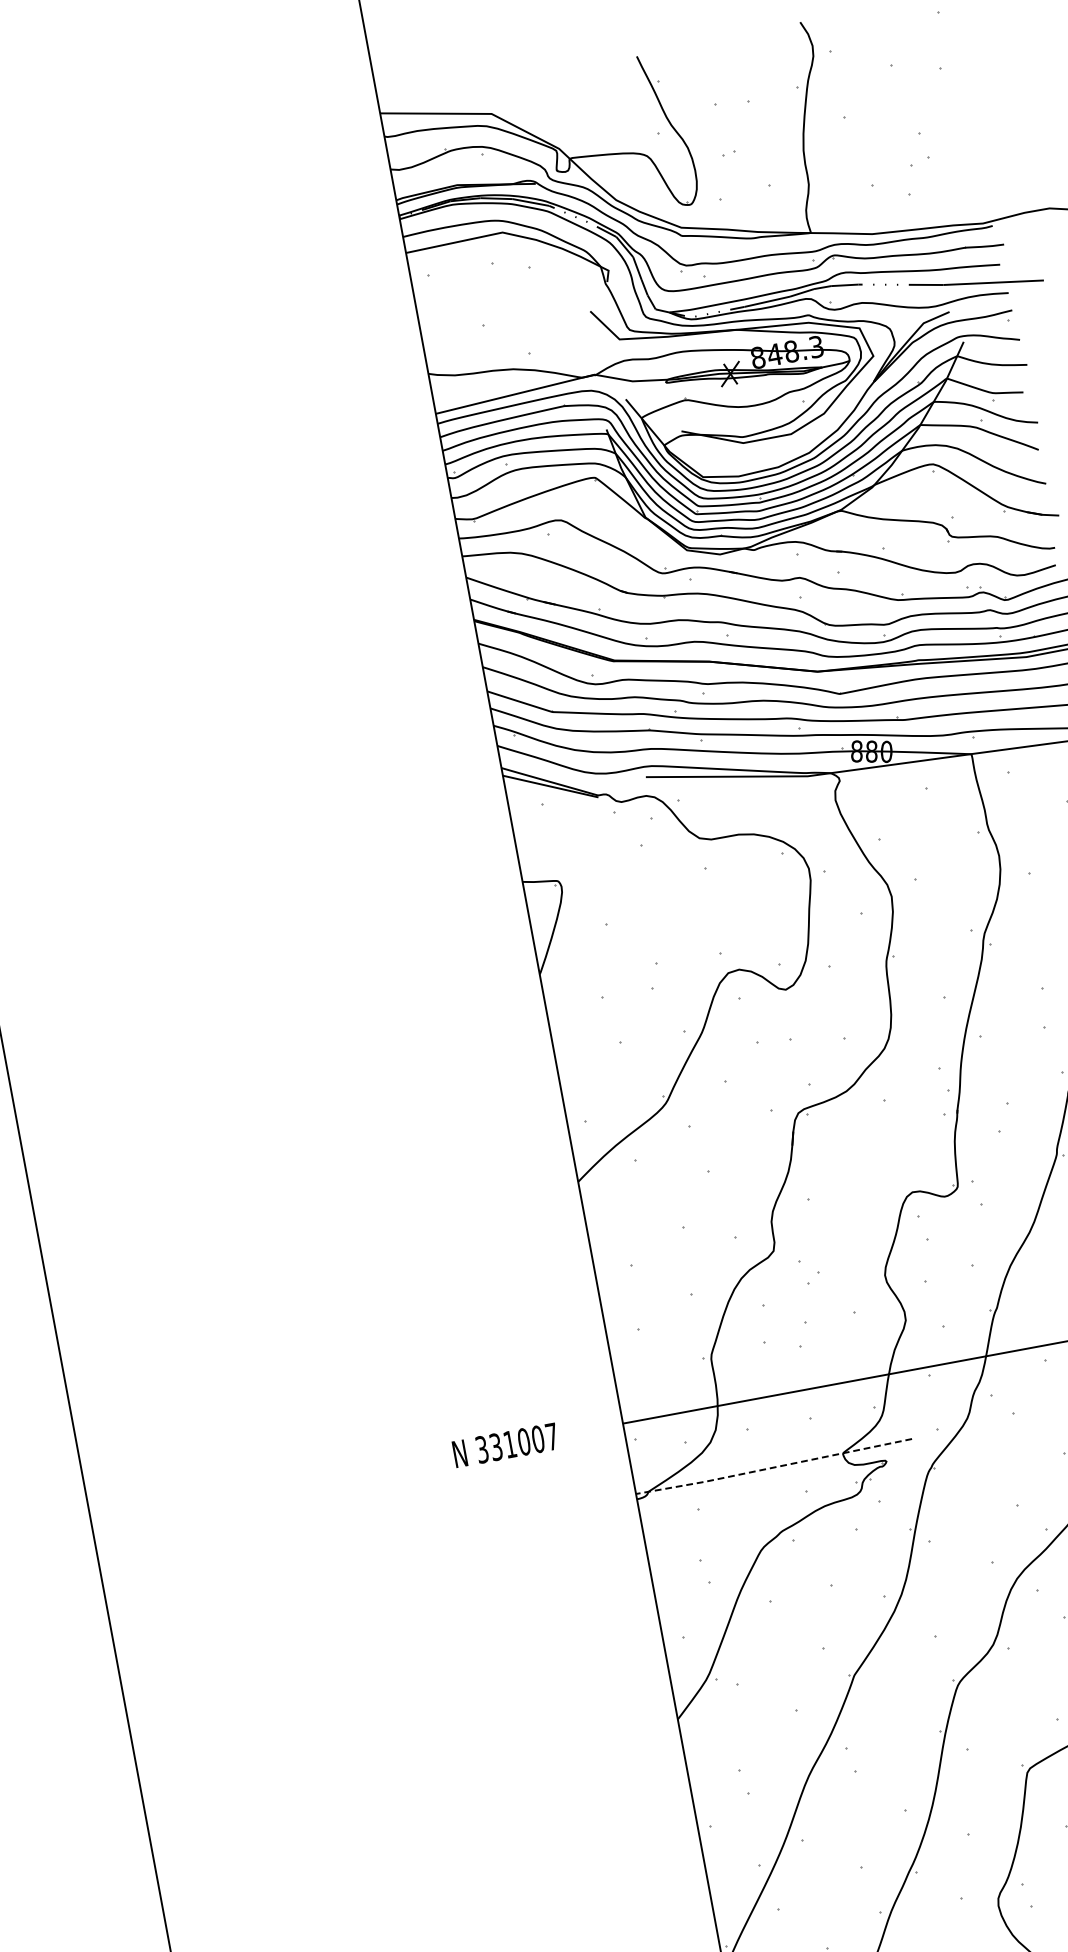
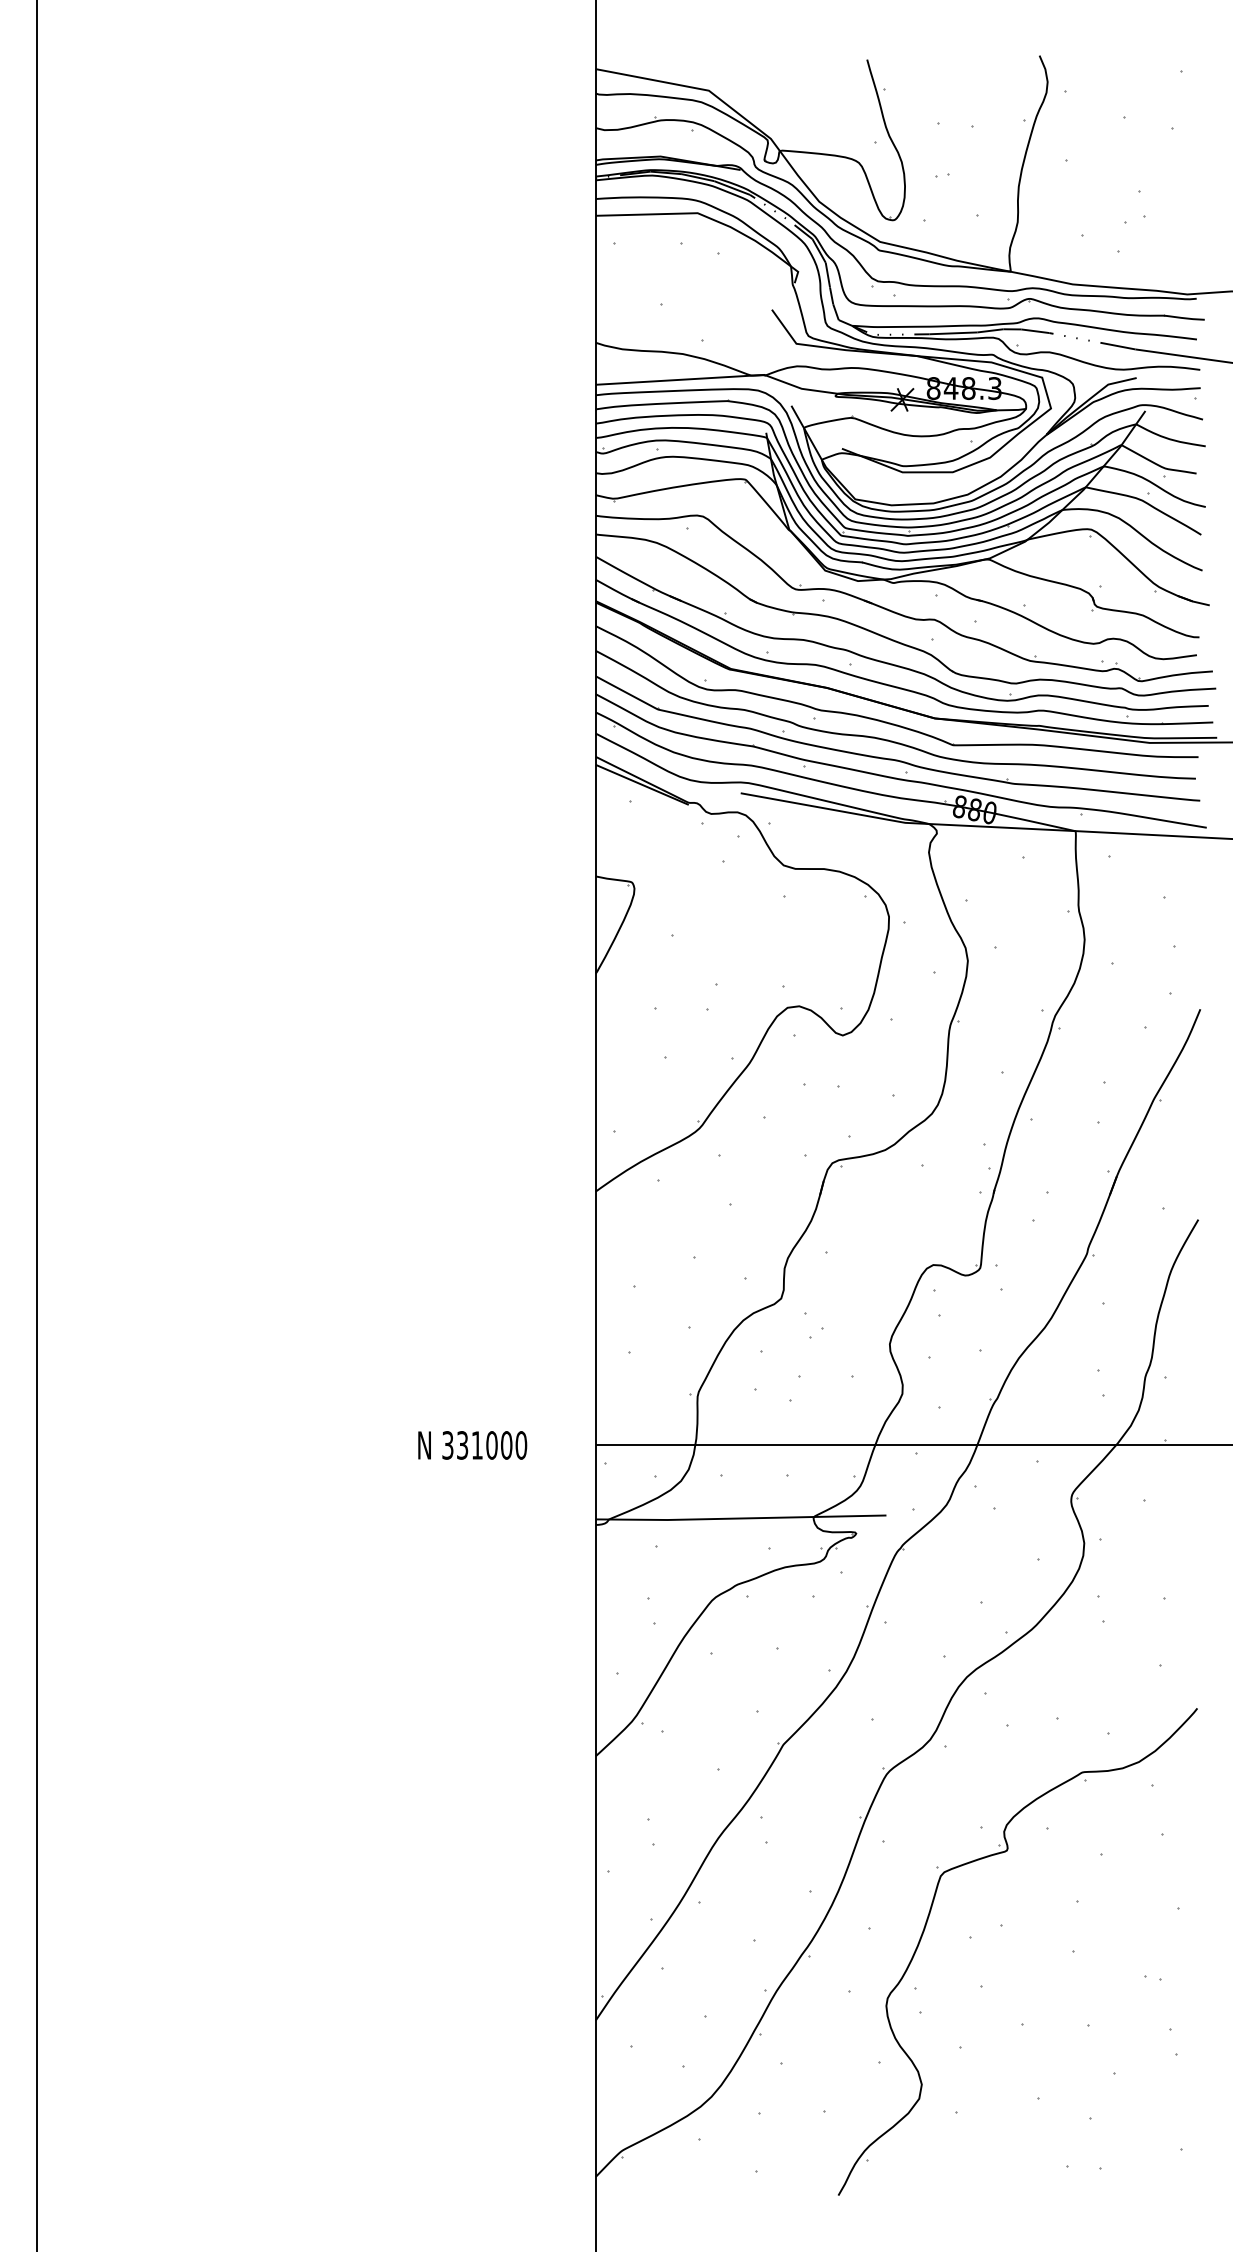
text: (552, 1436) -> (521, 1445), 331007 -> 331000
line: (773, 1467) -> (740, 1518), dashed -> solid

